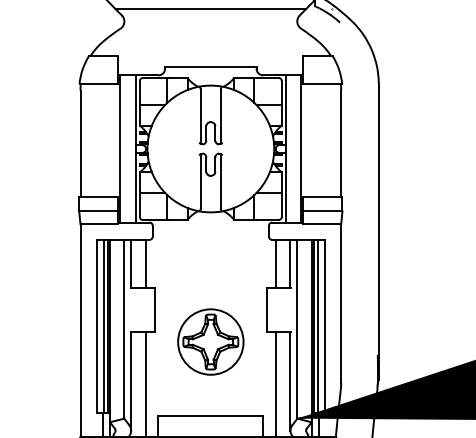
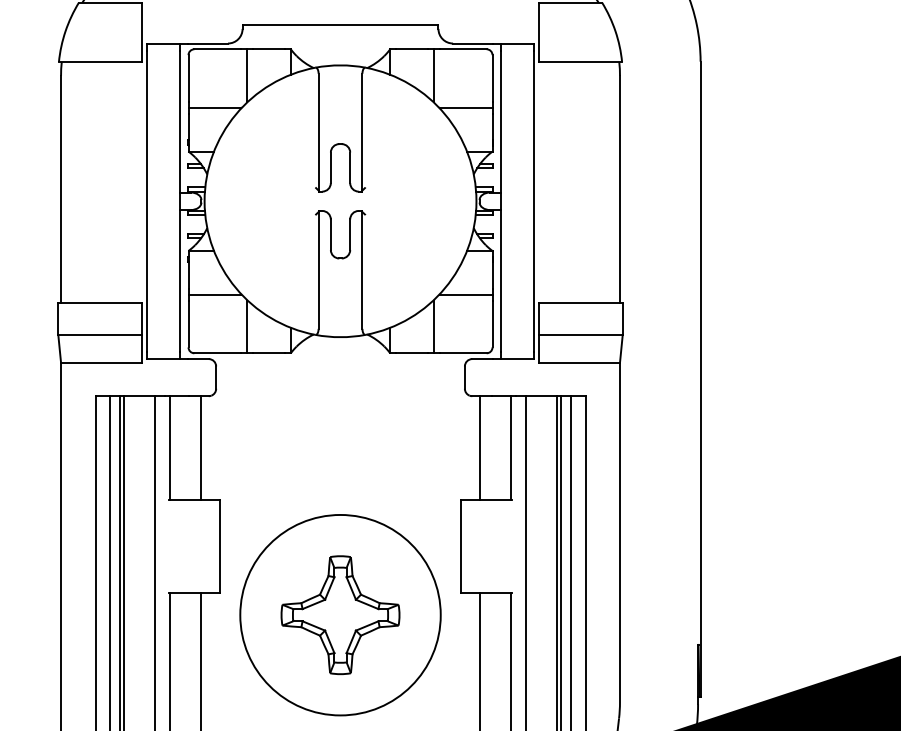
circle: (210, 341) -> (339, 614), size x1.43

